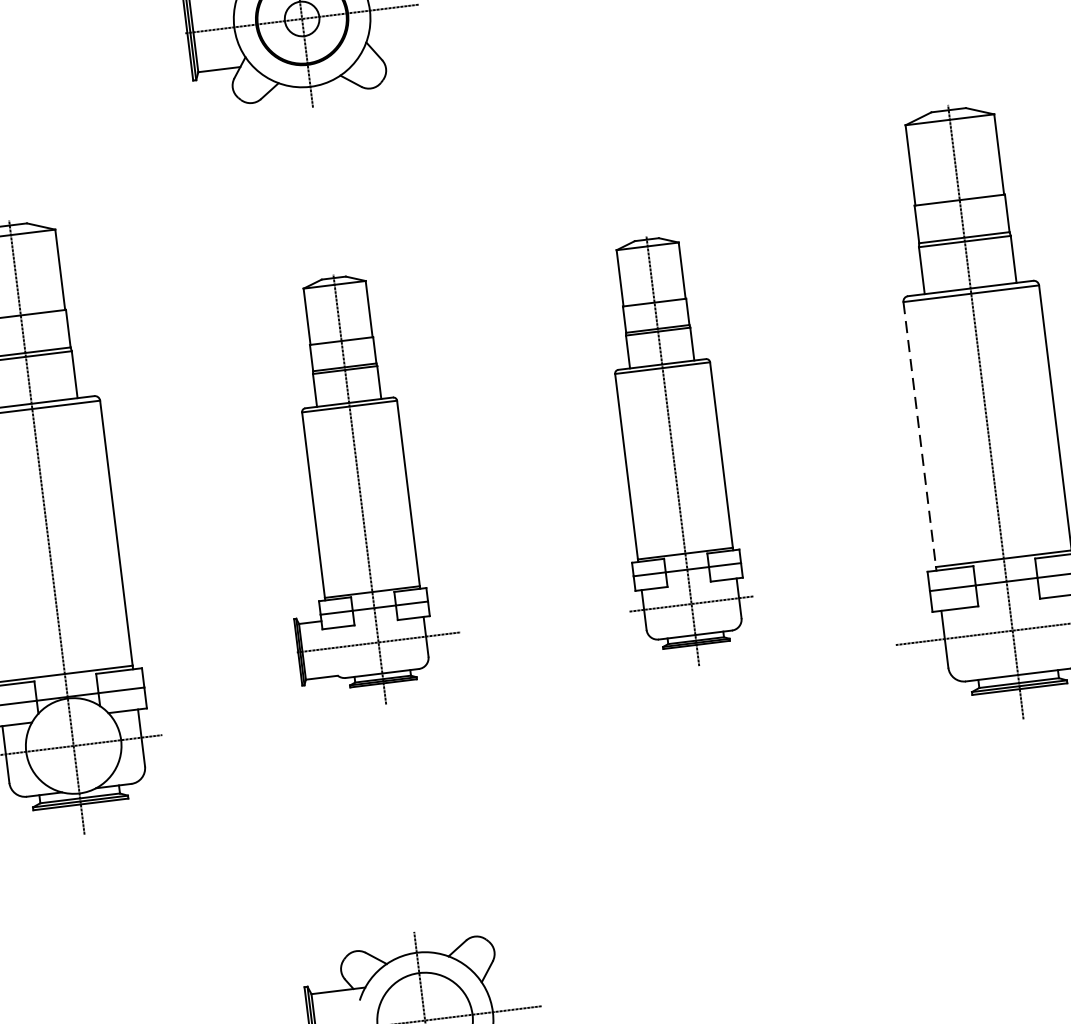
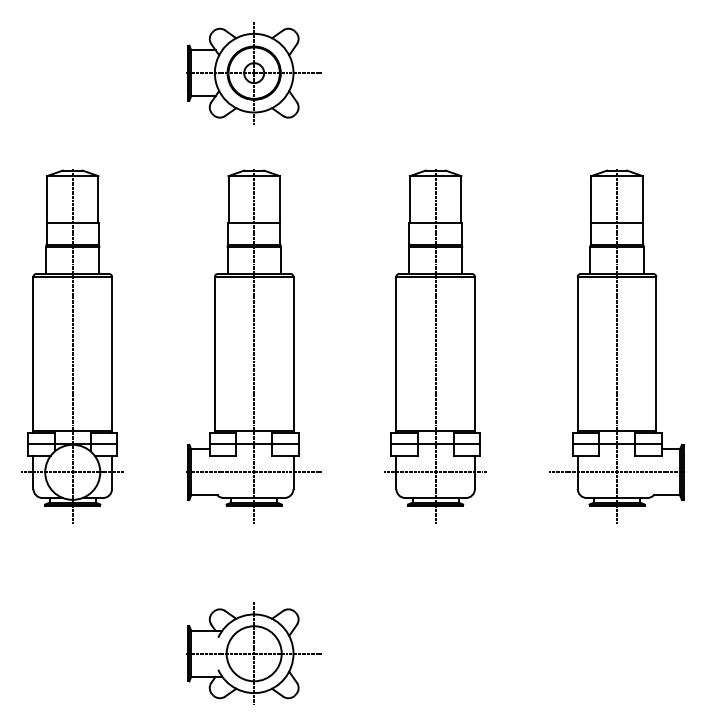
line: (919, 434) -> (577, 353), dashed -> solid
part: (672, 452) -> (435, 346), size x1.43
part: (358, 490) -> (253, 346), size x1.43

